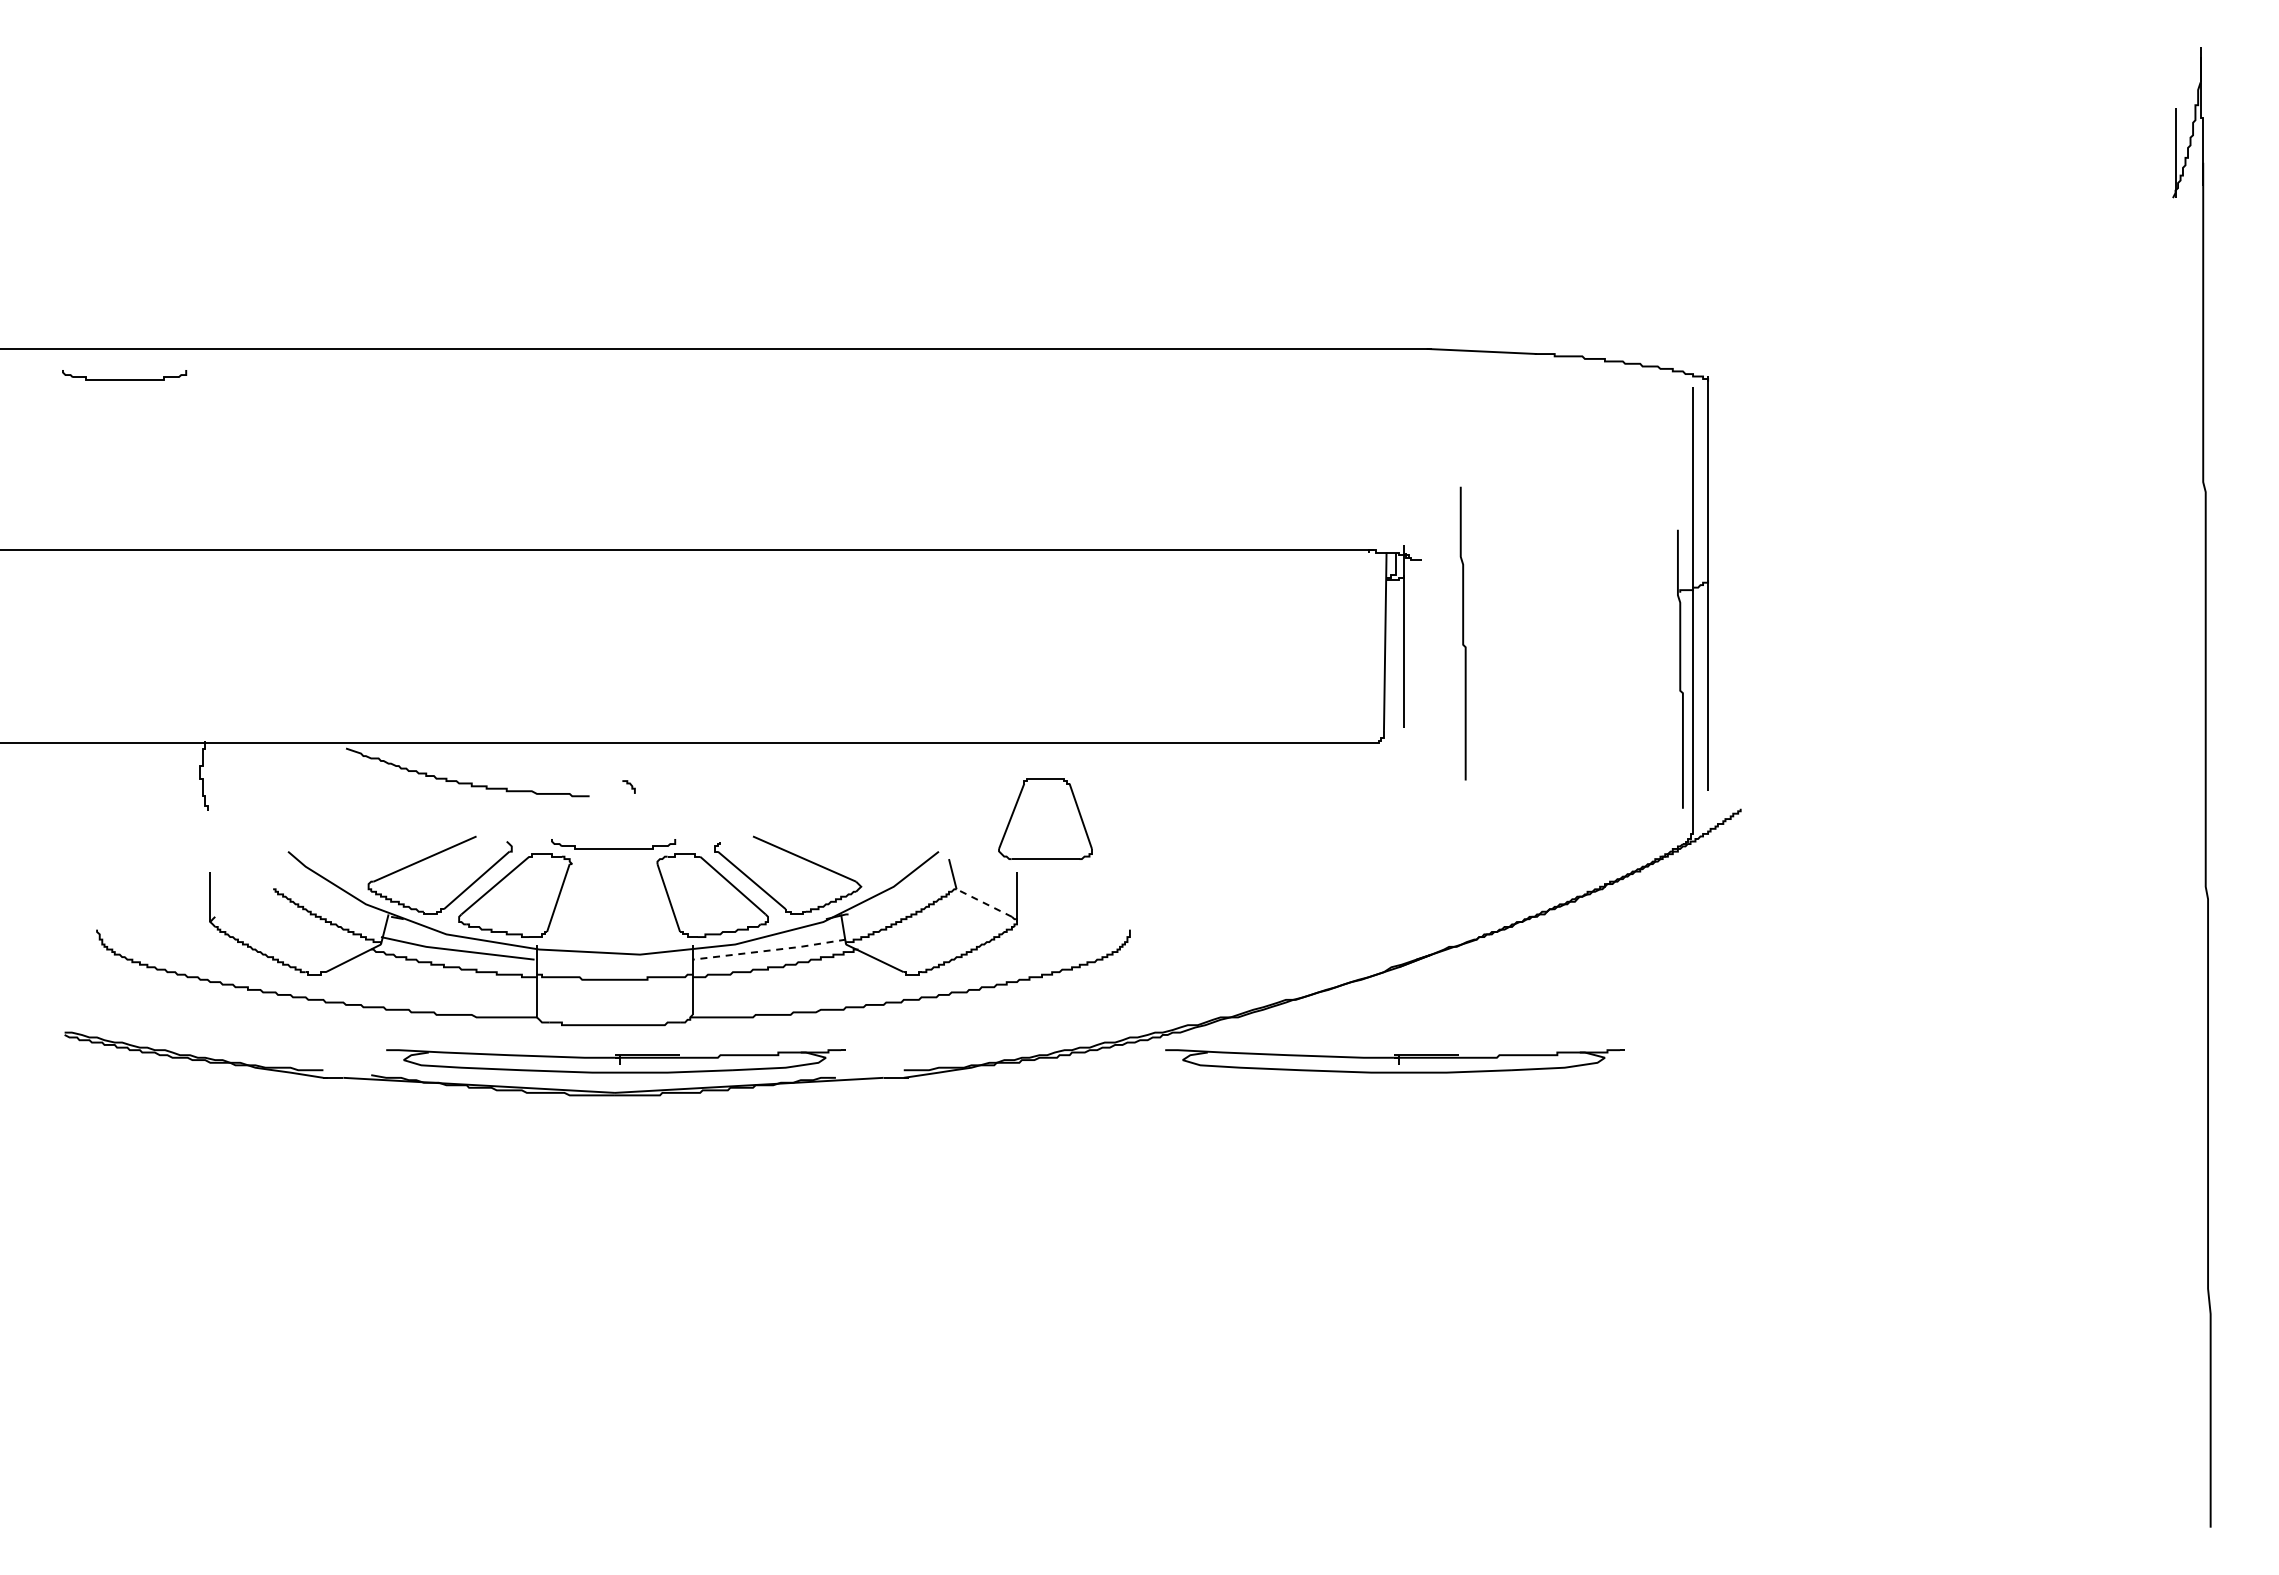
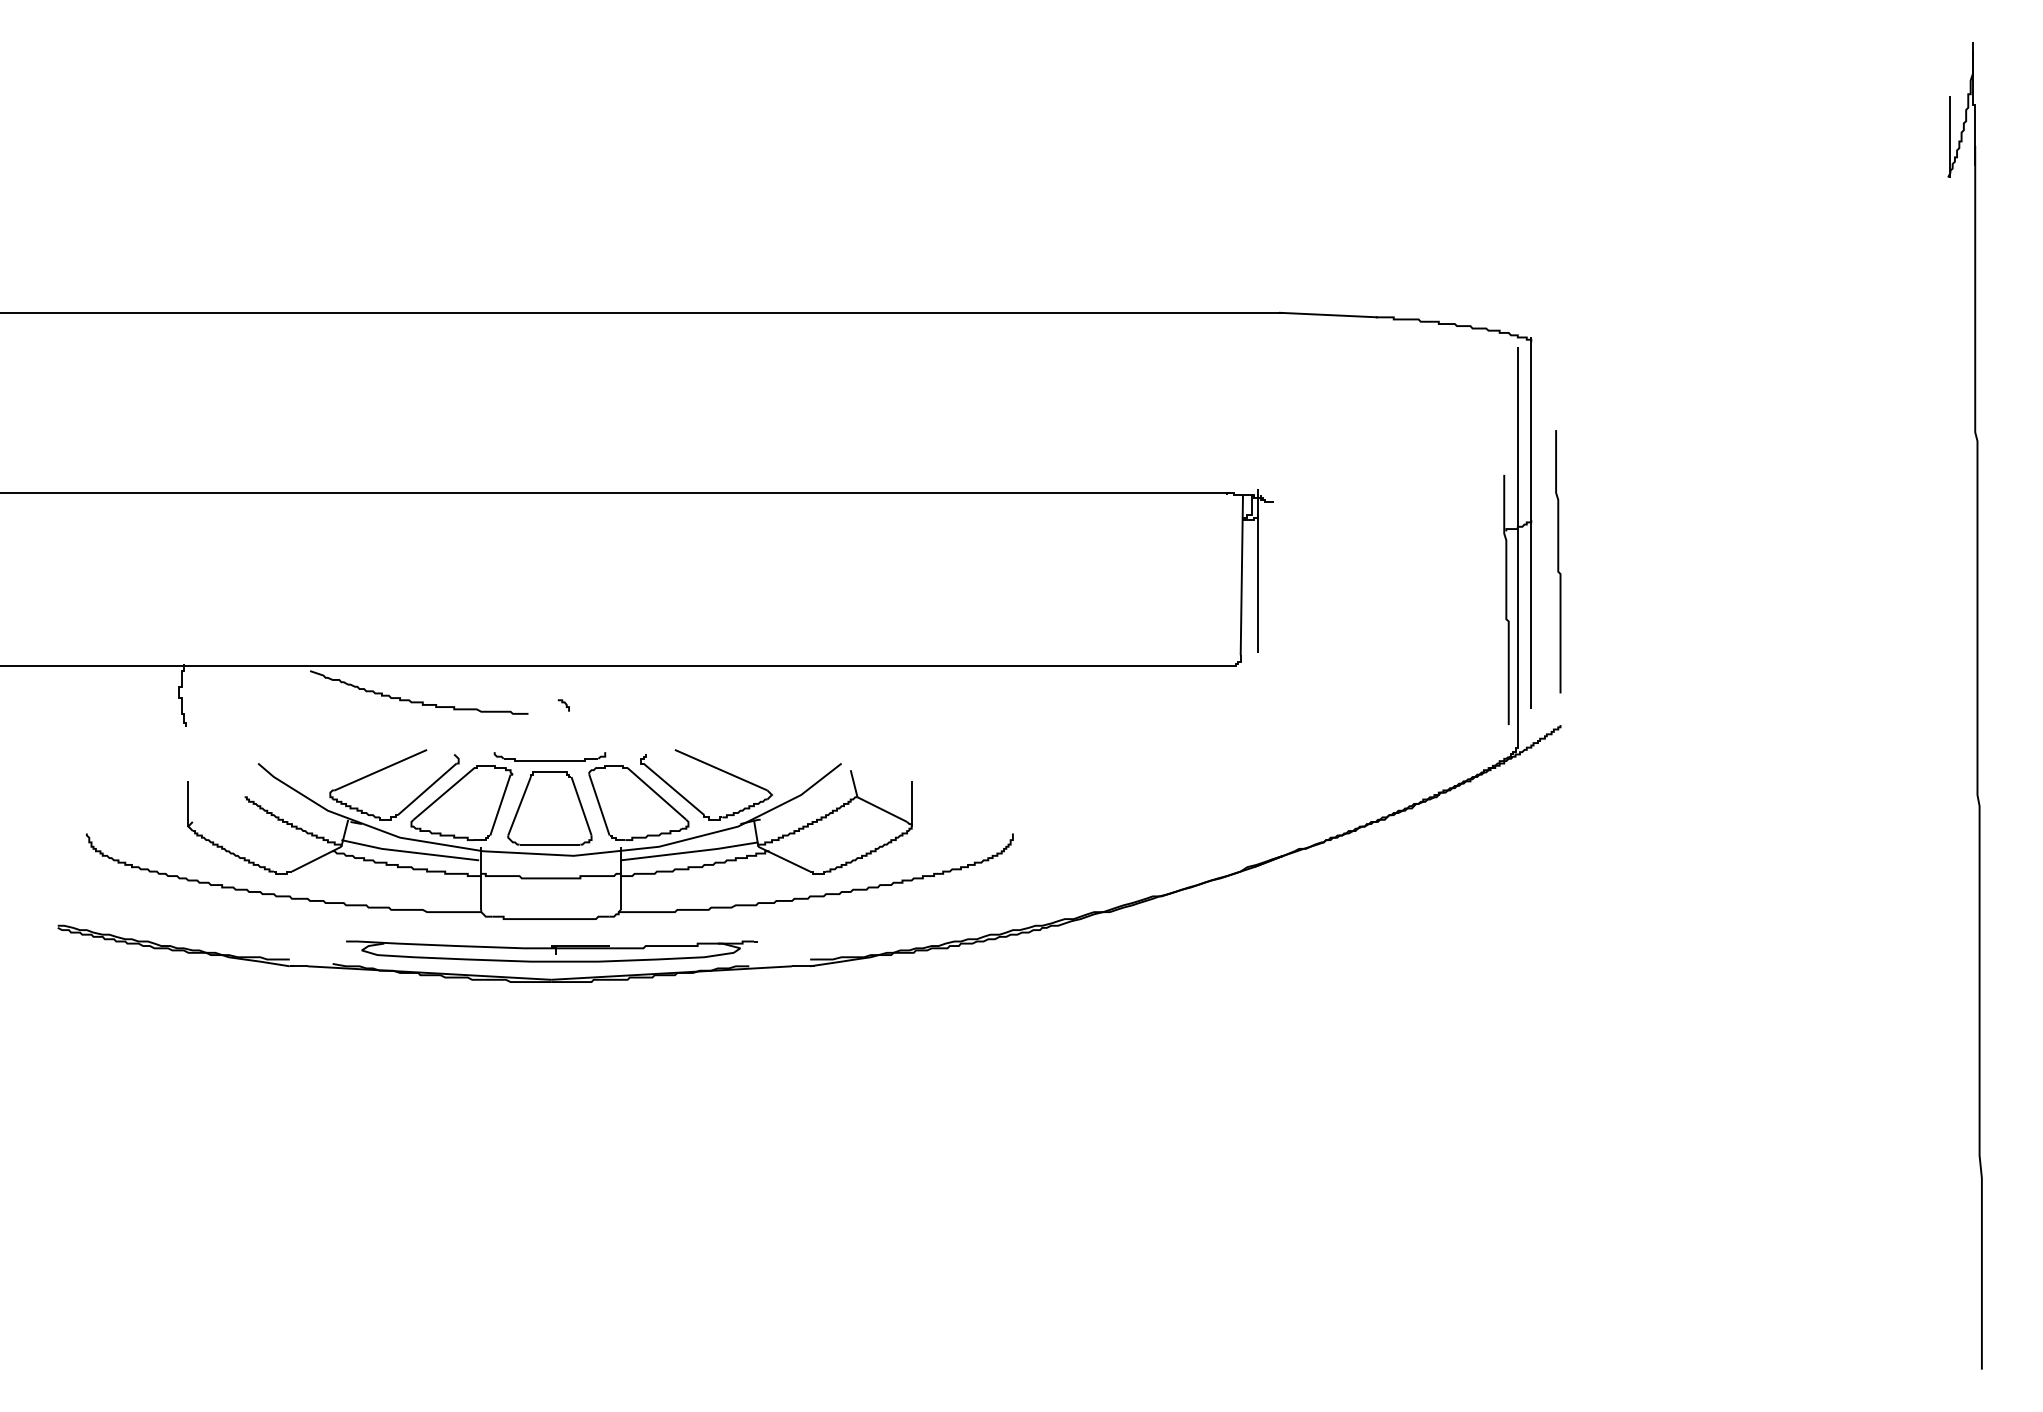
part: (124, 375) -> (111, 336), removed
curve: (1462, 633) -> (1557, 561), moved
part: (1045, 818) -> (549, 808), moved
line: (984, 903) -> (882, 810), dashed -> solid
line: (770, 950) -> (690, 852), dashed -> solid
part: (1394, 1061) -> (1250, 951), removed

